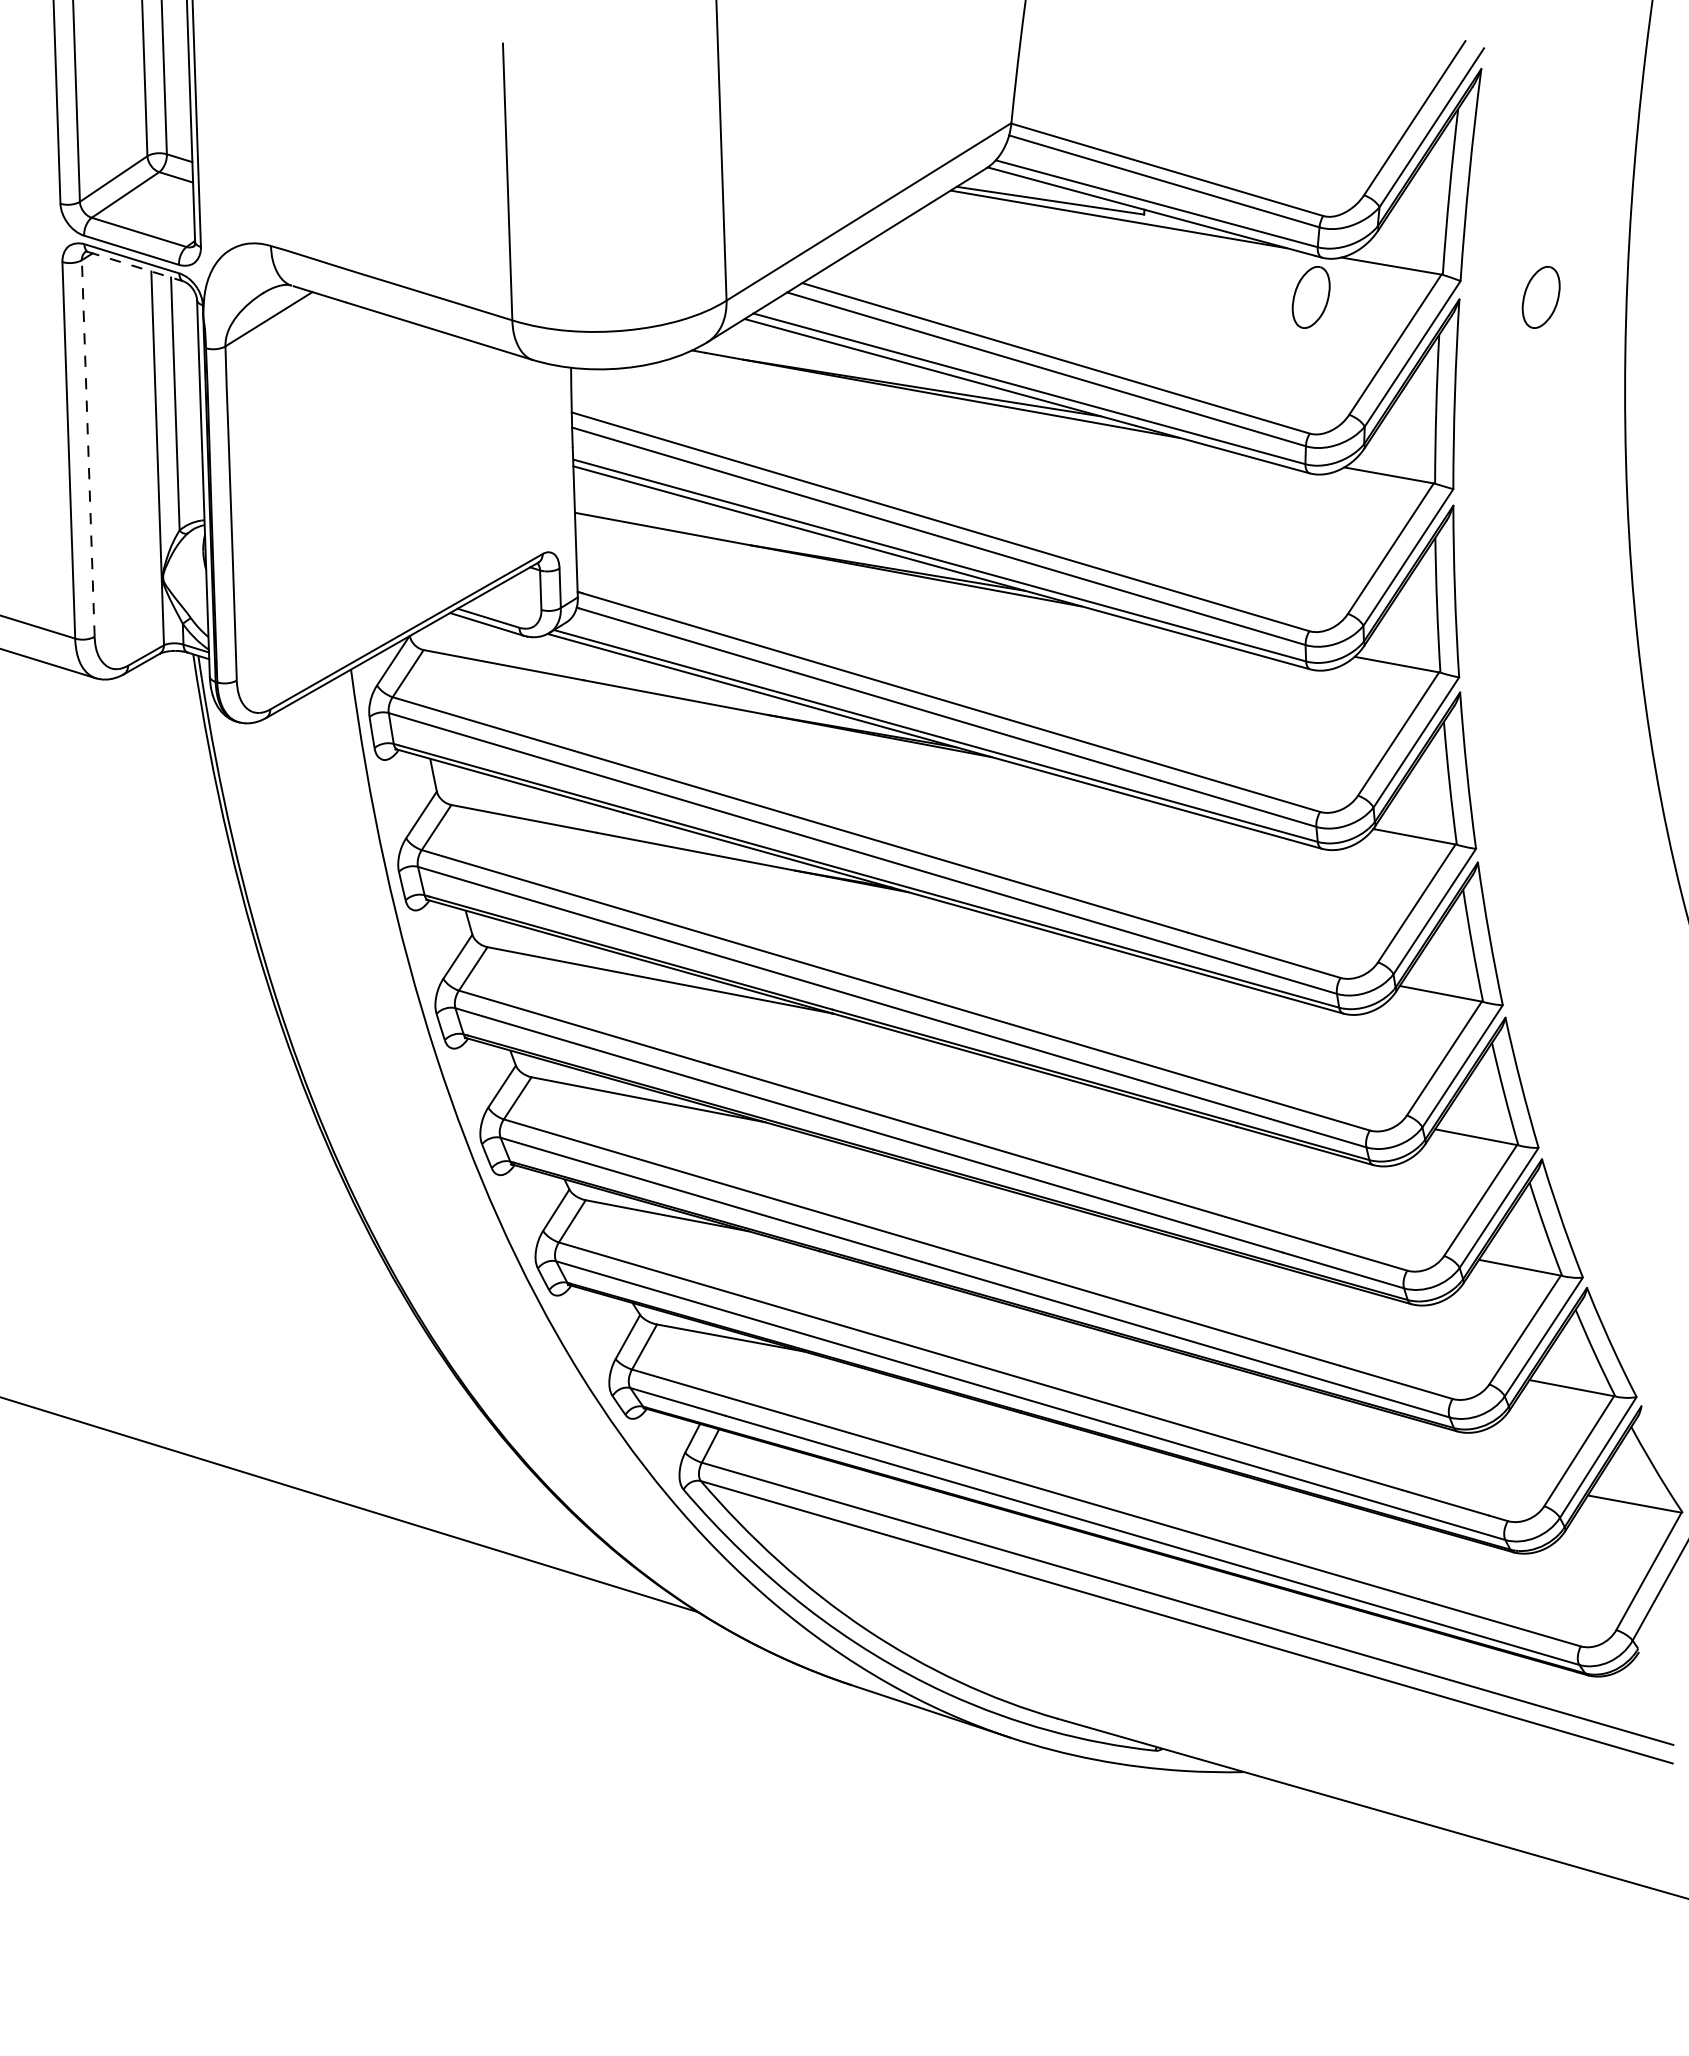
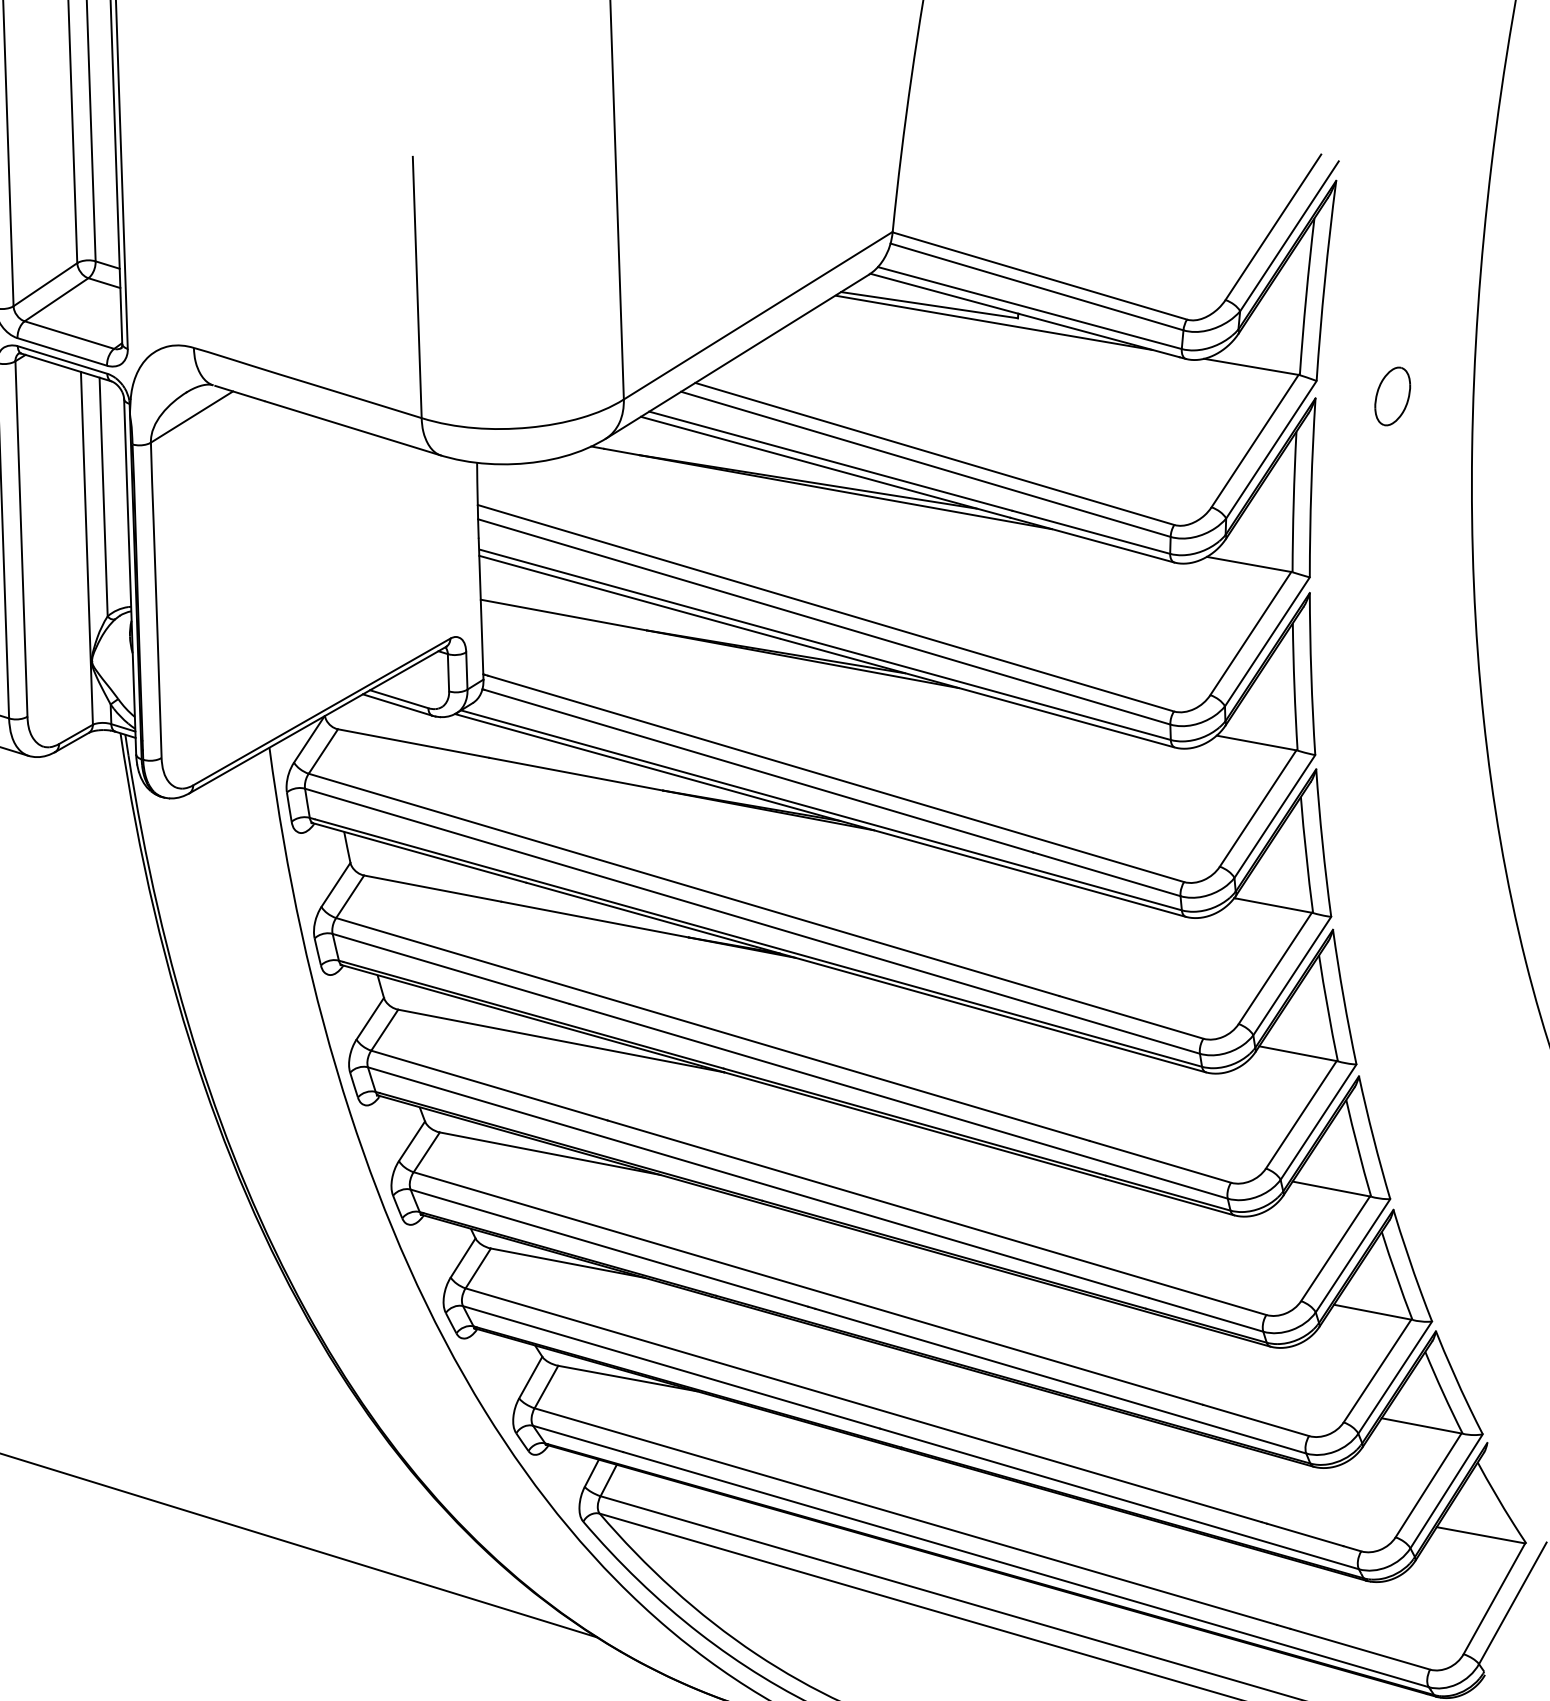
line: (135, 266) -> (66, 367), dashed -> solid
part: (1310, 297) -> (1174, 396), removed
line: (88, 447) -> (21, 538), dashed -> solid

